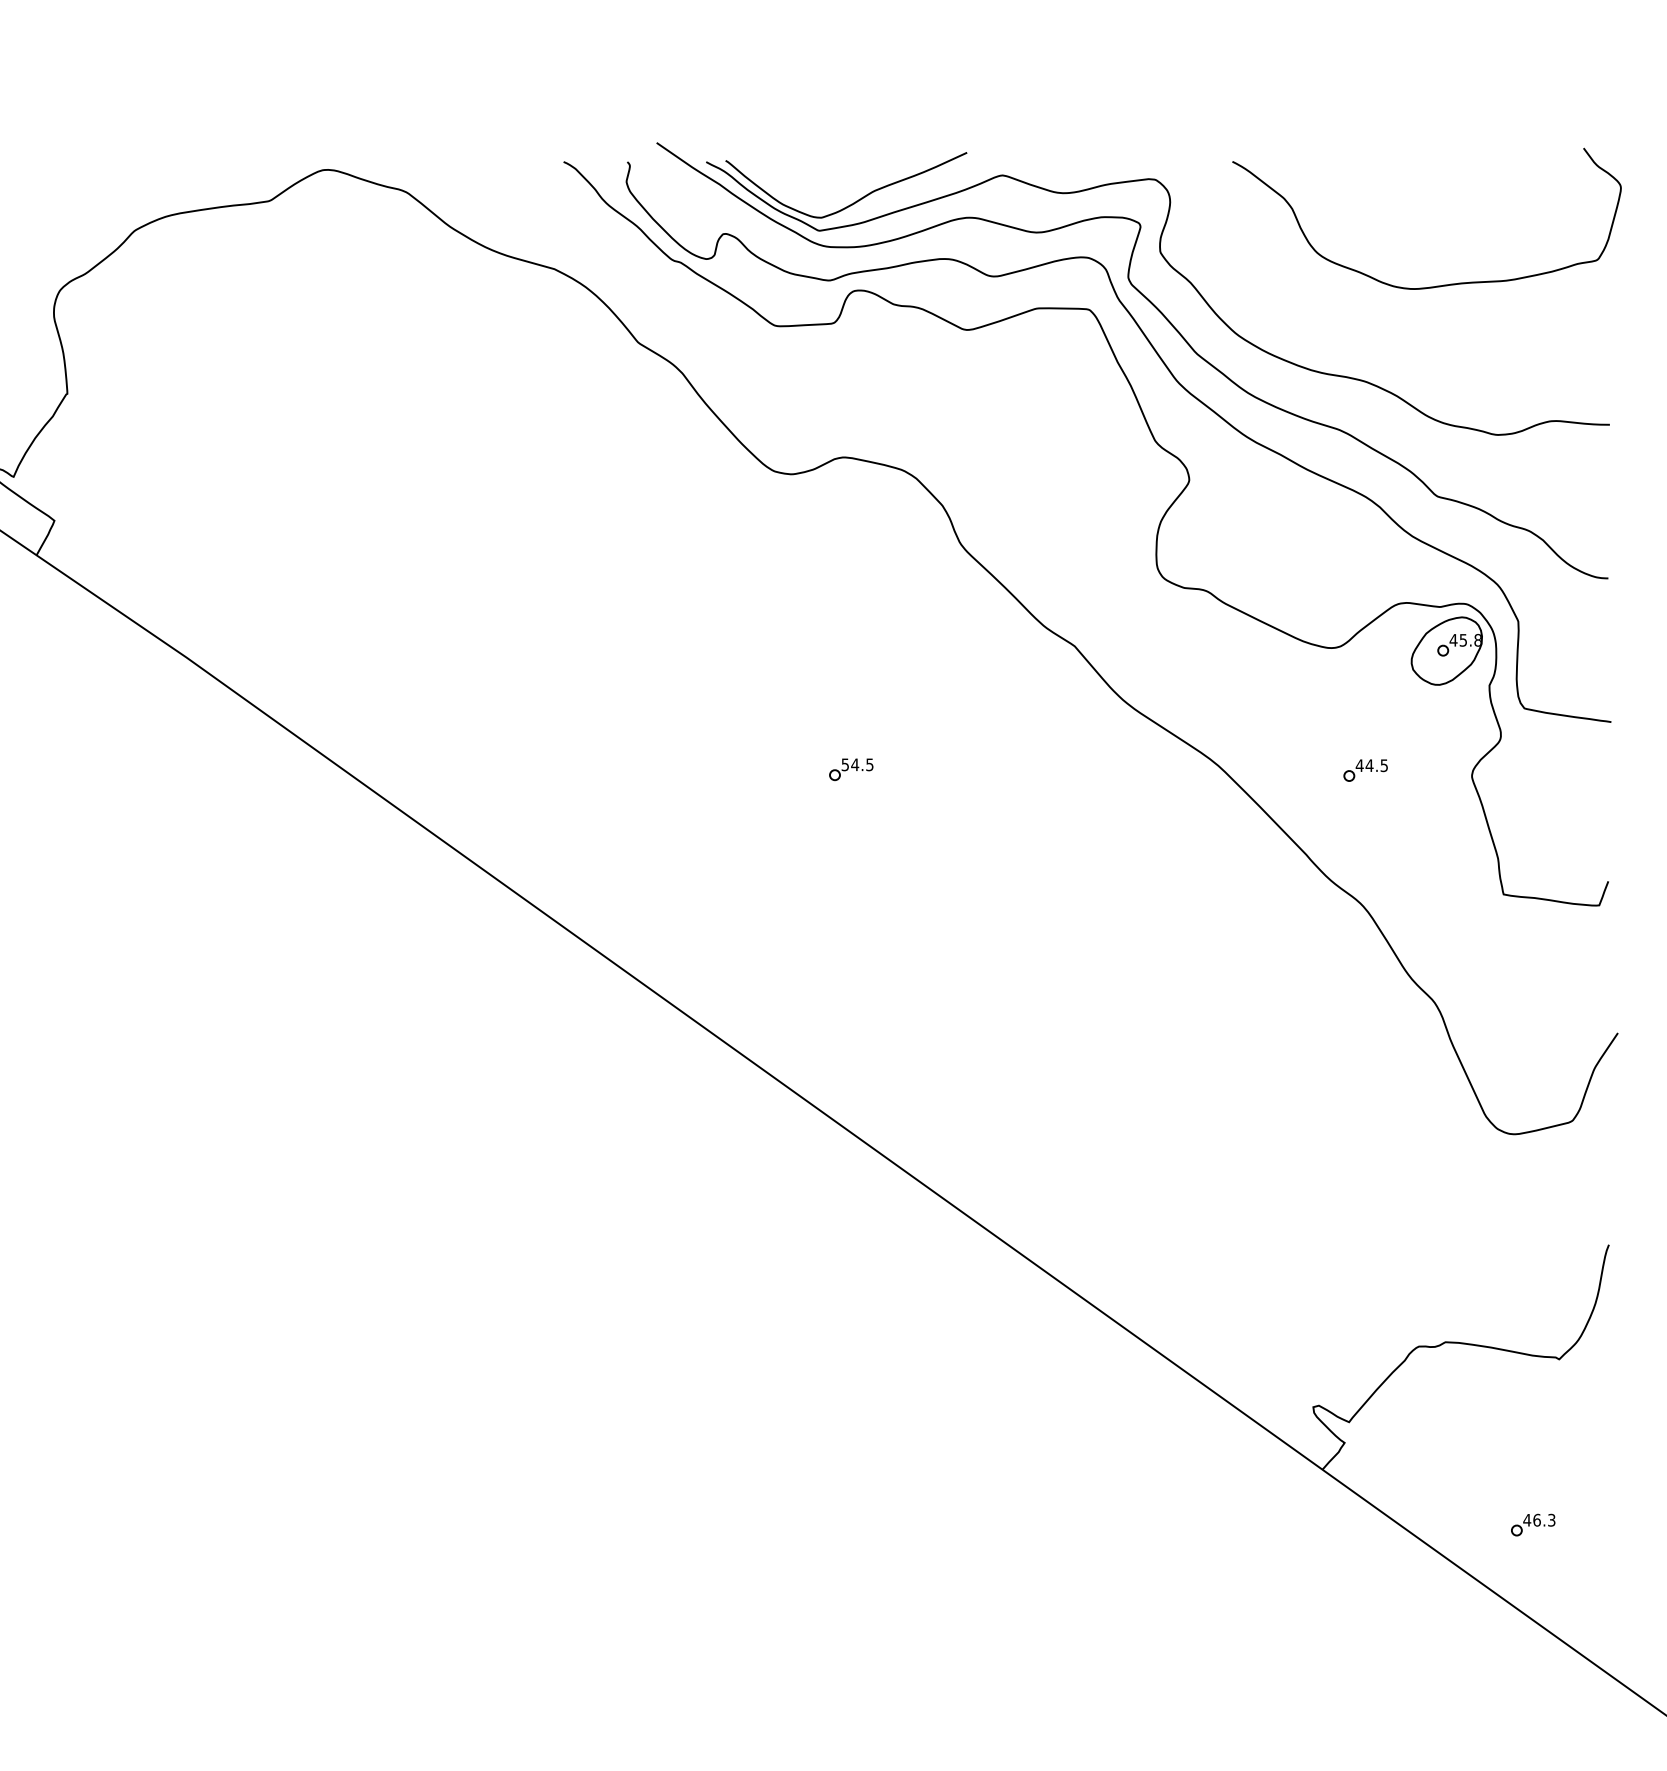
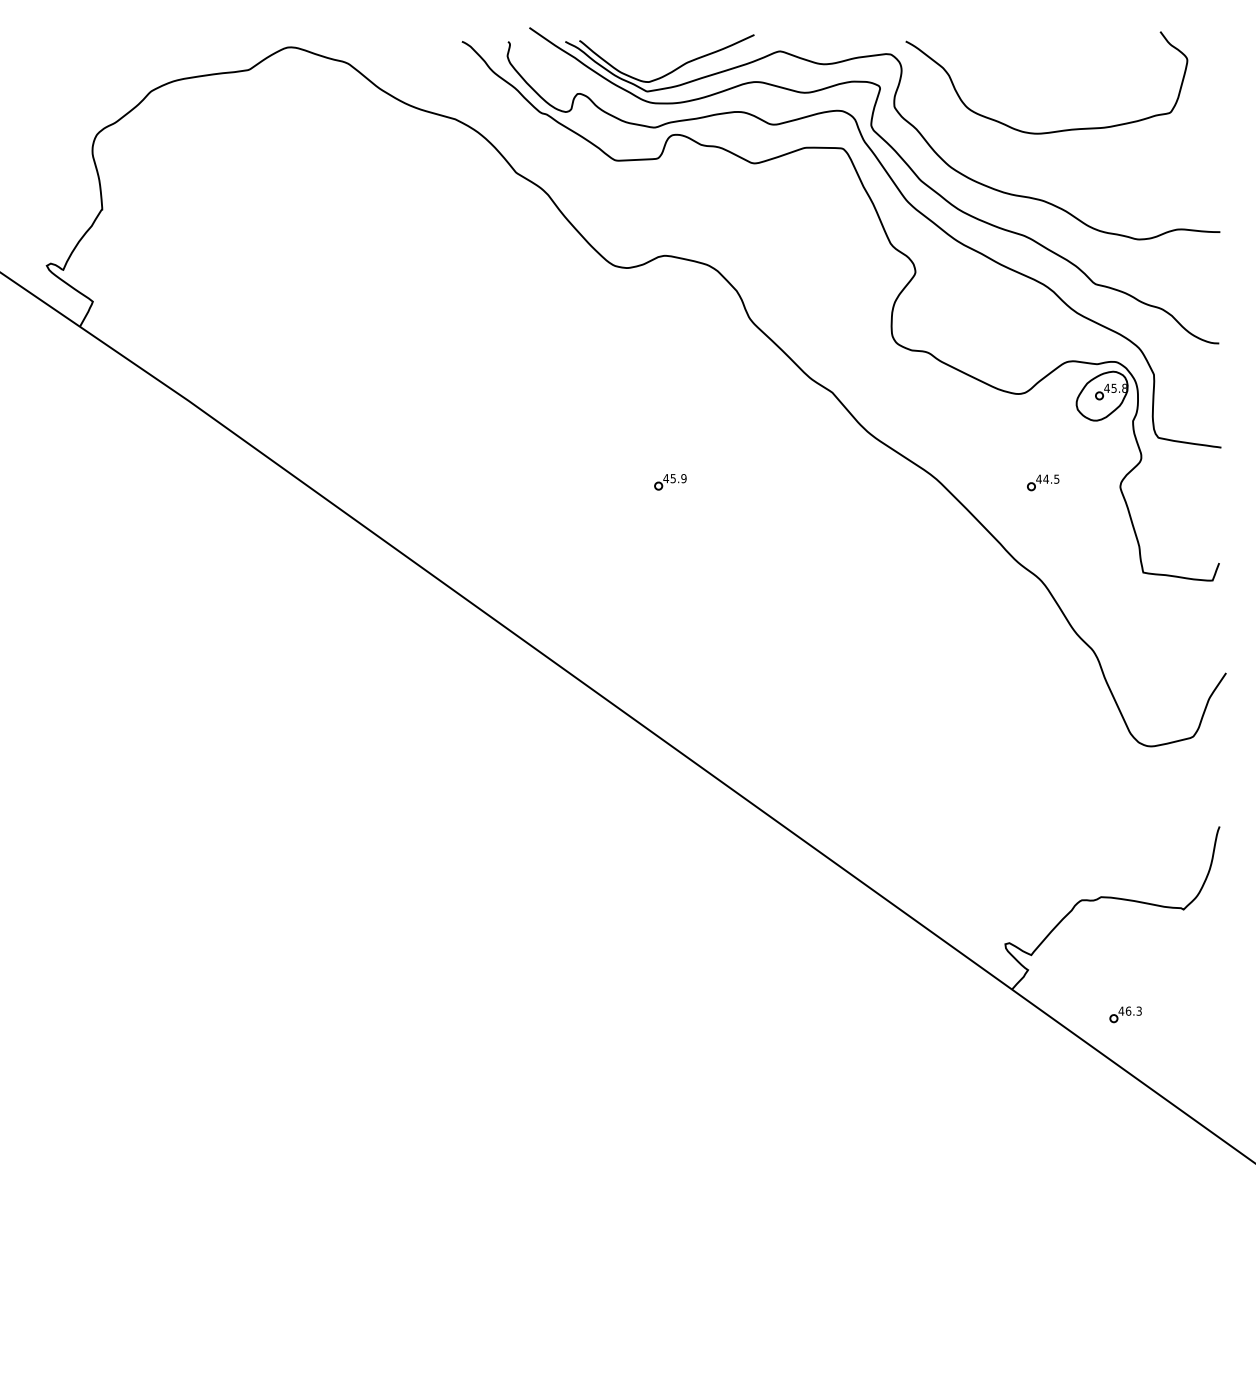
curve: (1440, 284) -> (1056, 130), moved
text: (856, 764) -> (674, 478), 54.5 -> 45.9
part: (1532, 1524) -> (1125, 1014), moved

